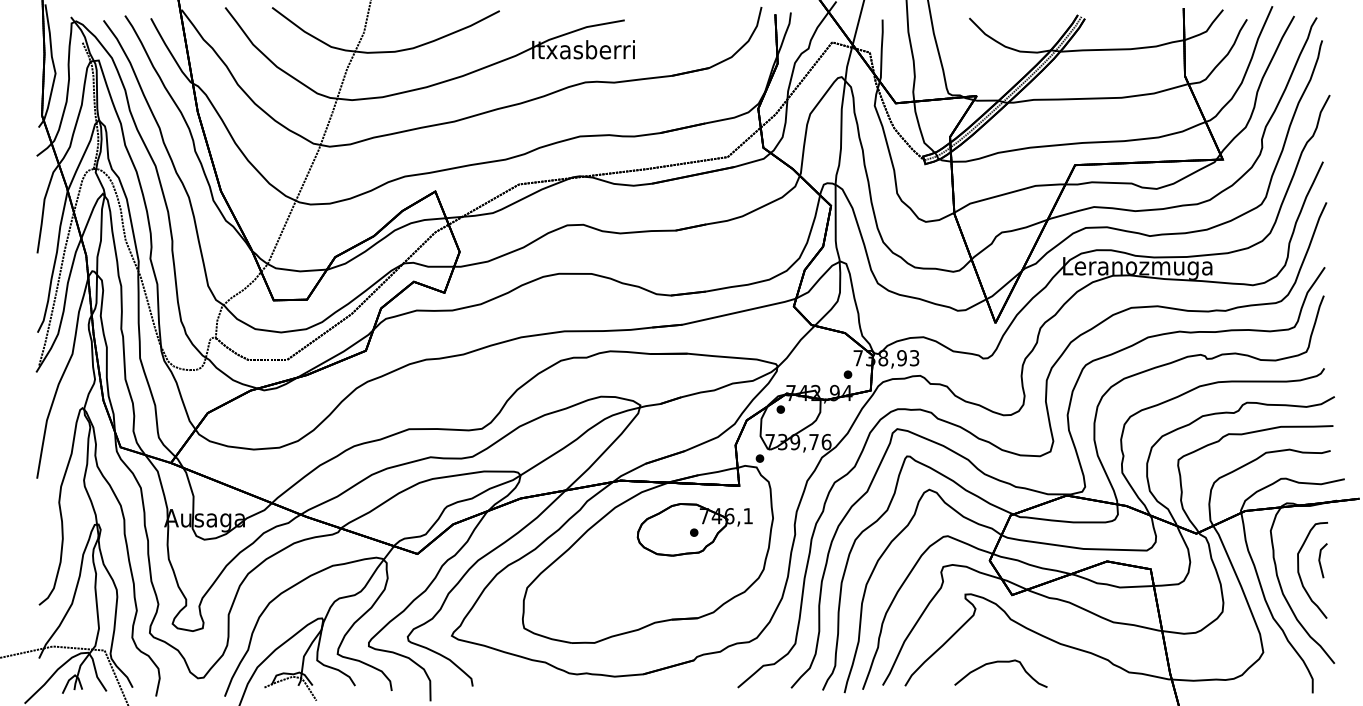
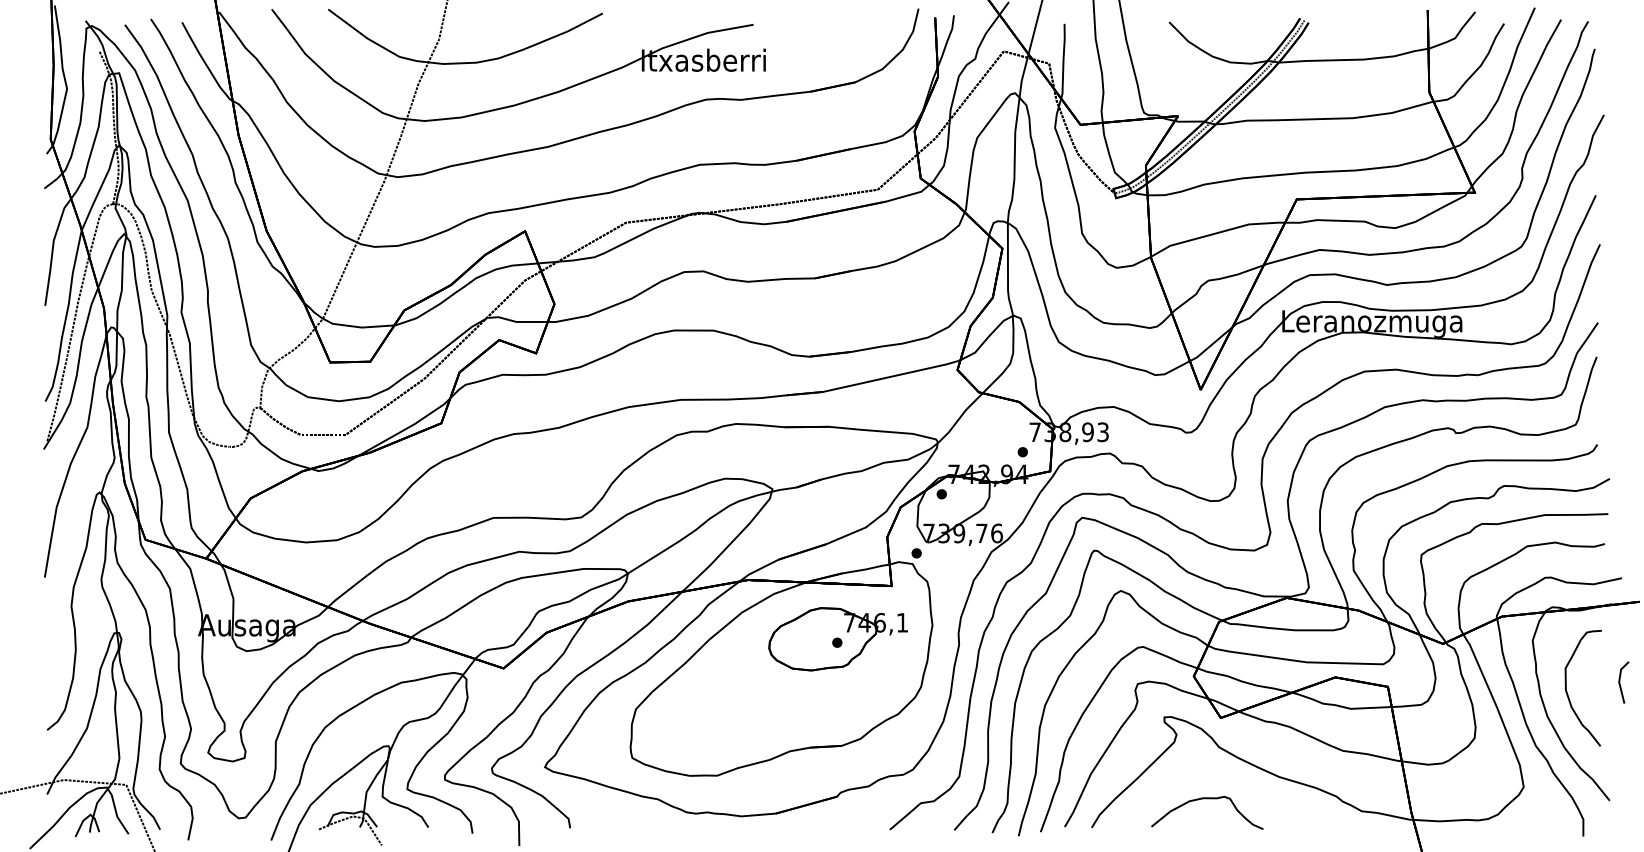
line: (1320, 560) -> (1620, 682), moved

